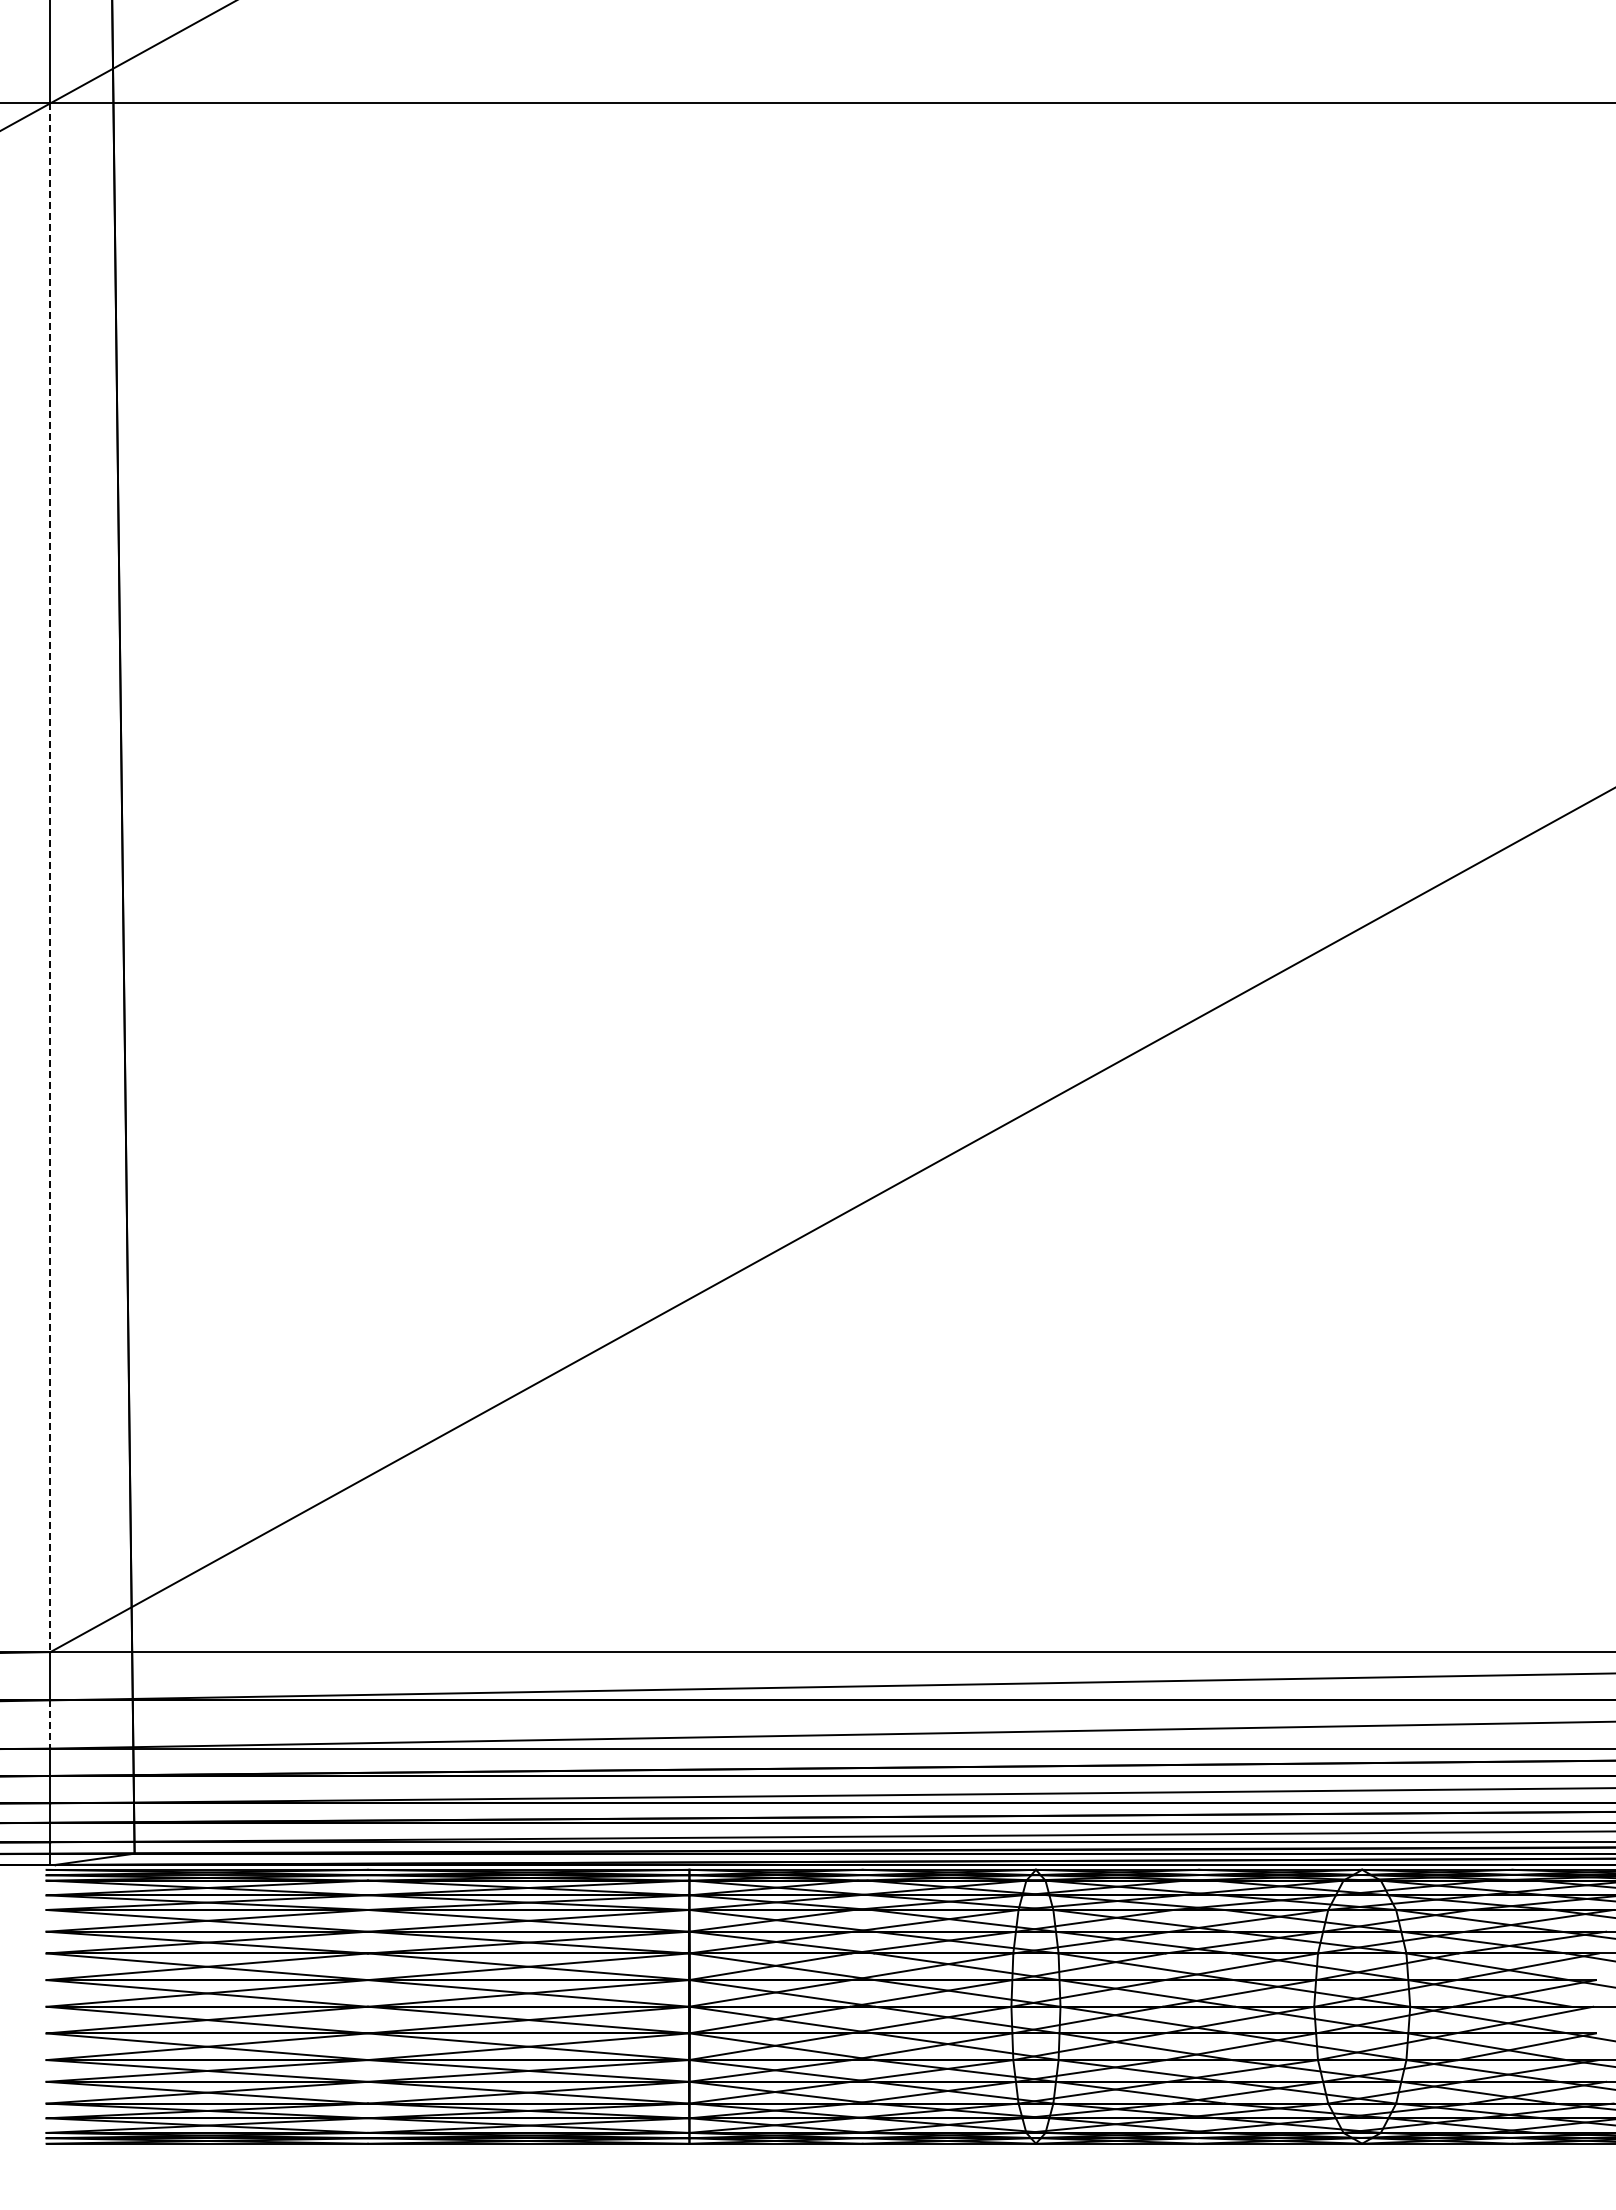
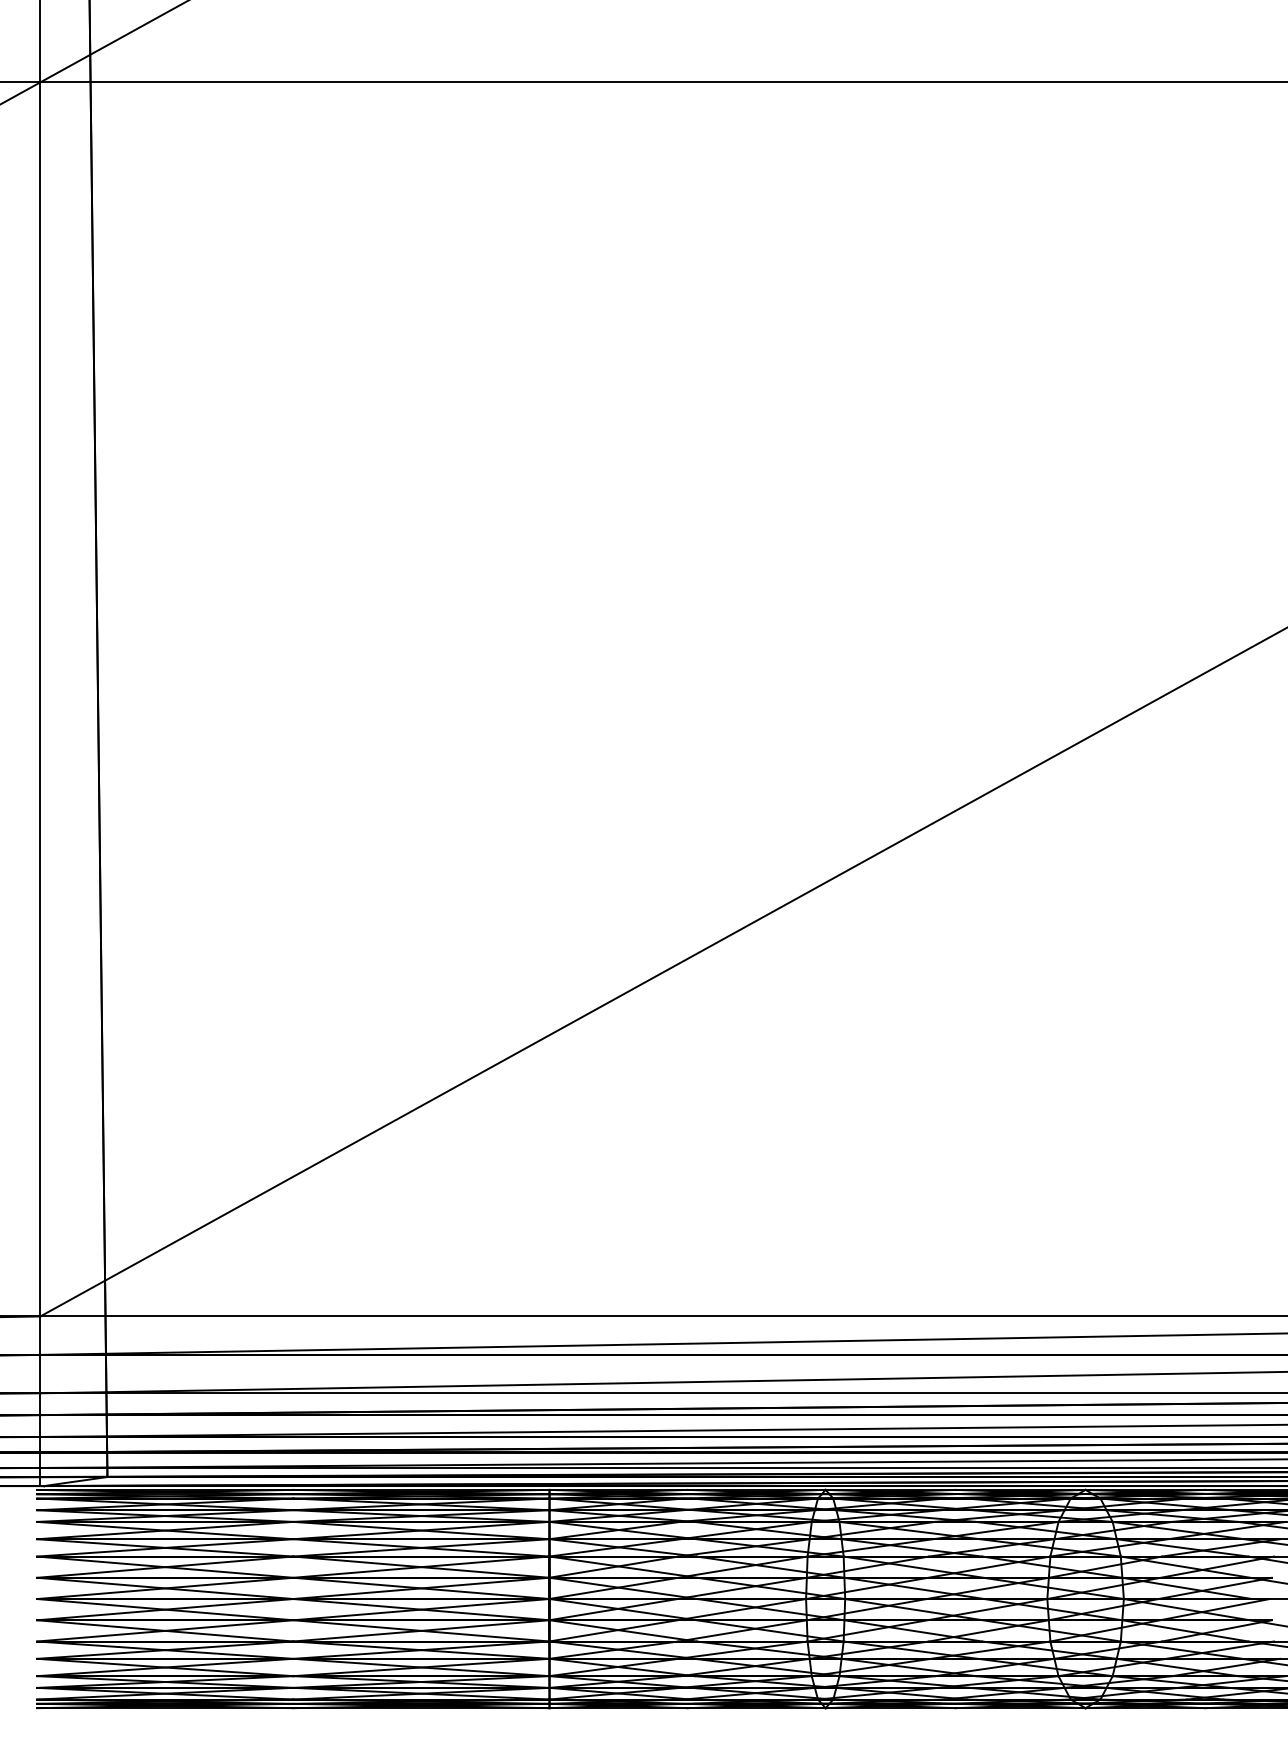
line: (50, 878) -> (40, 700), dashed -> solid
line: (50, 1724) -> (40, 1374), dashed -> solid

